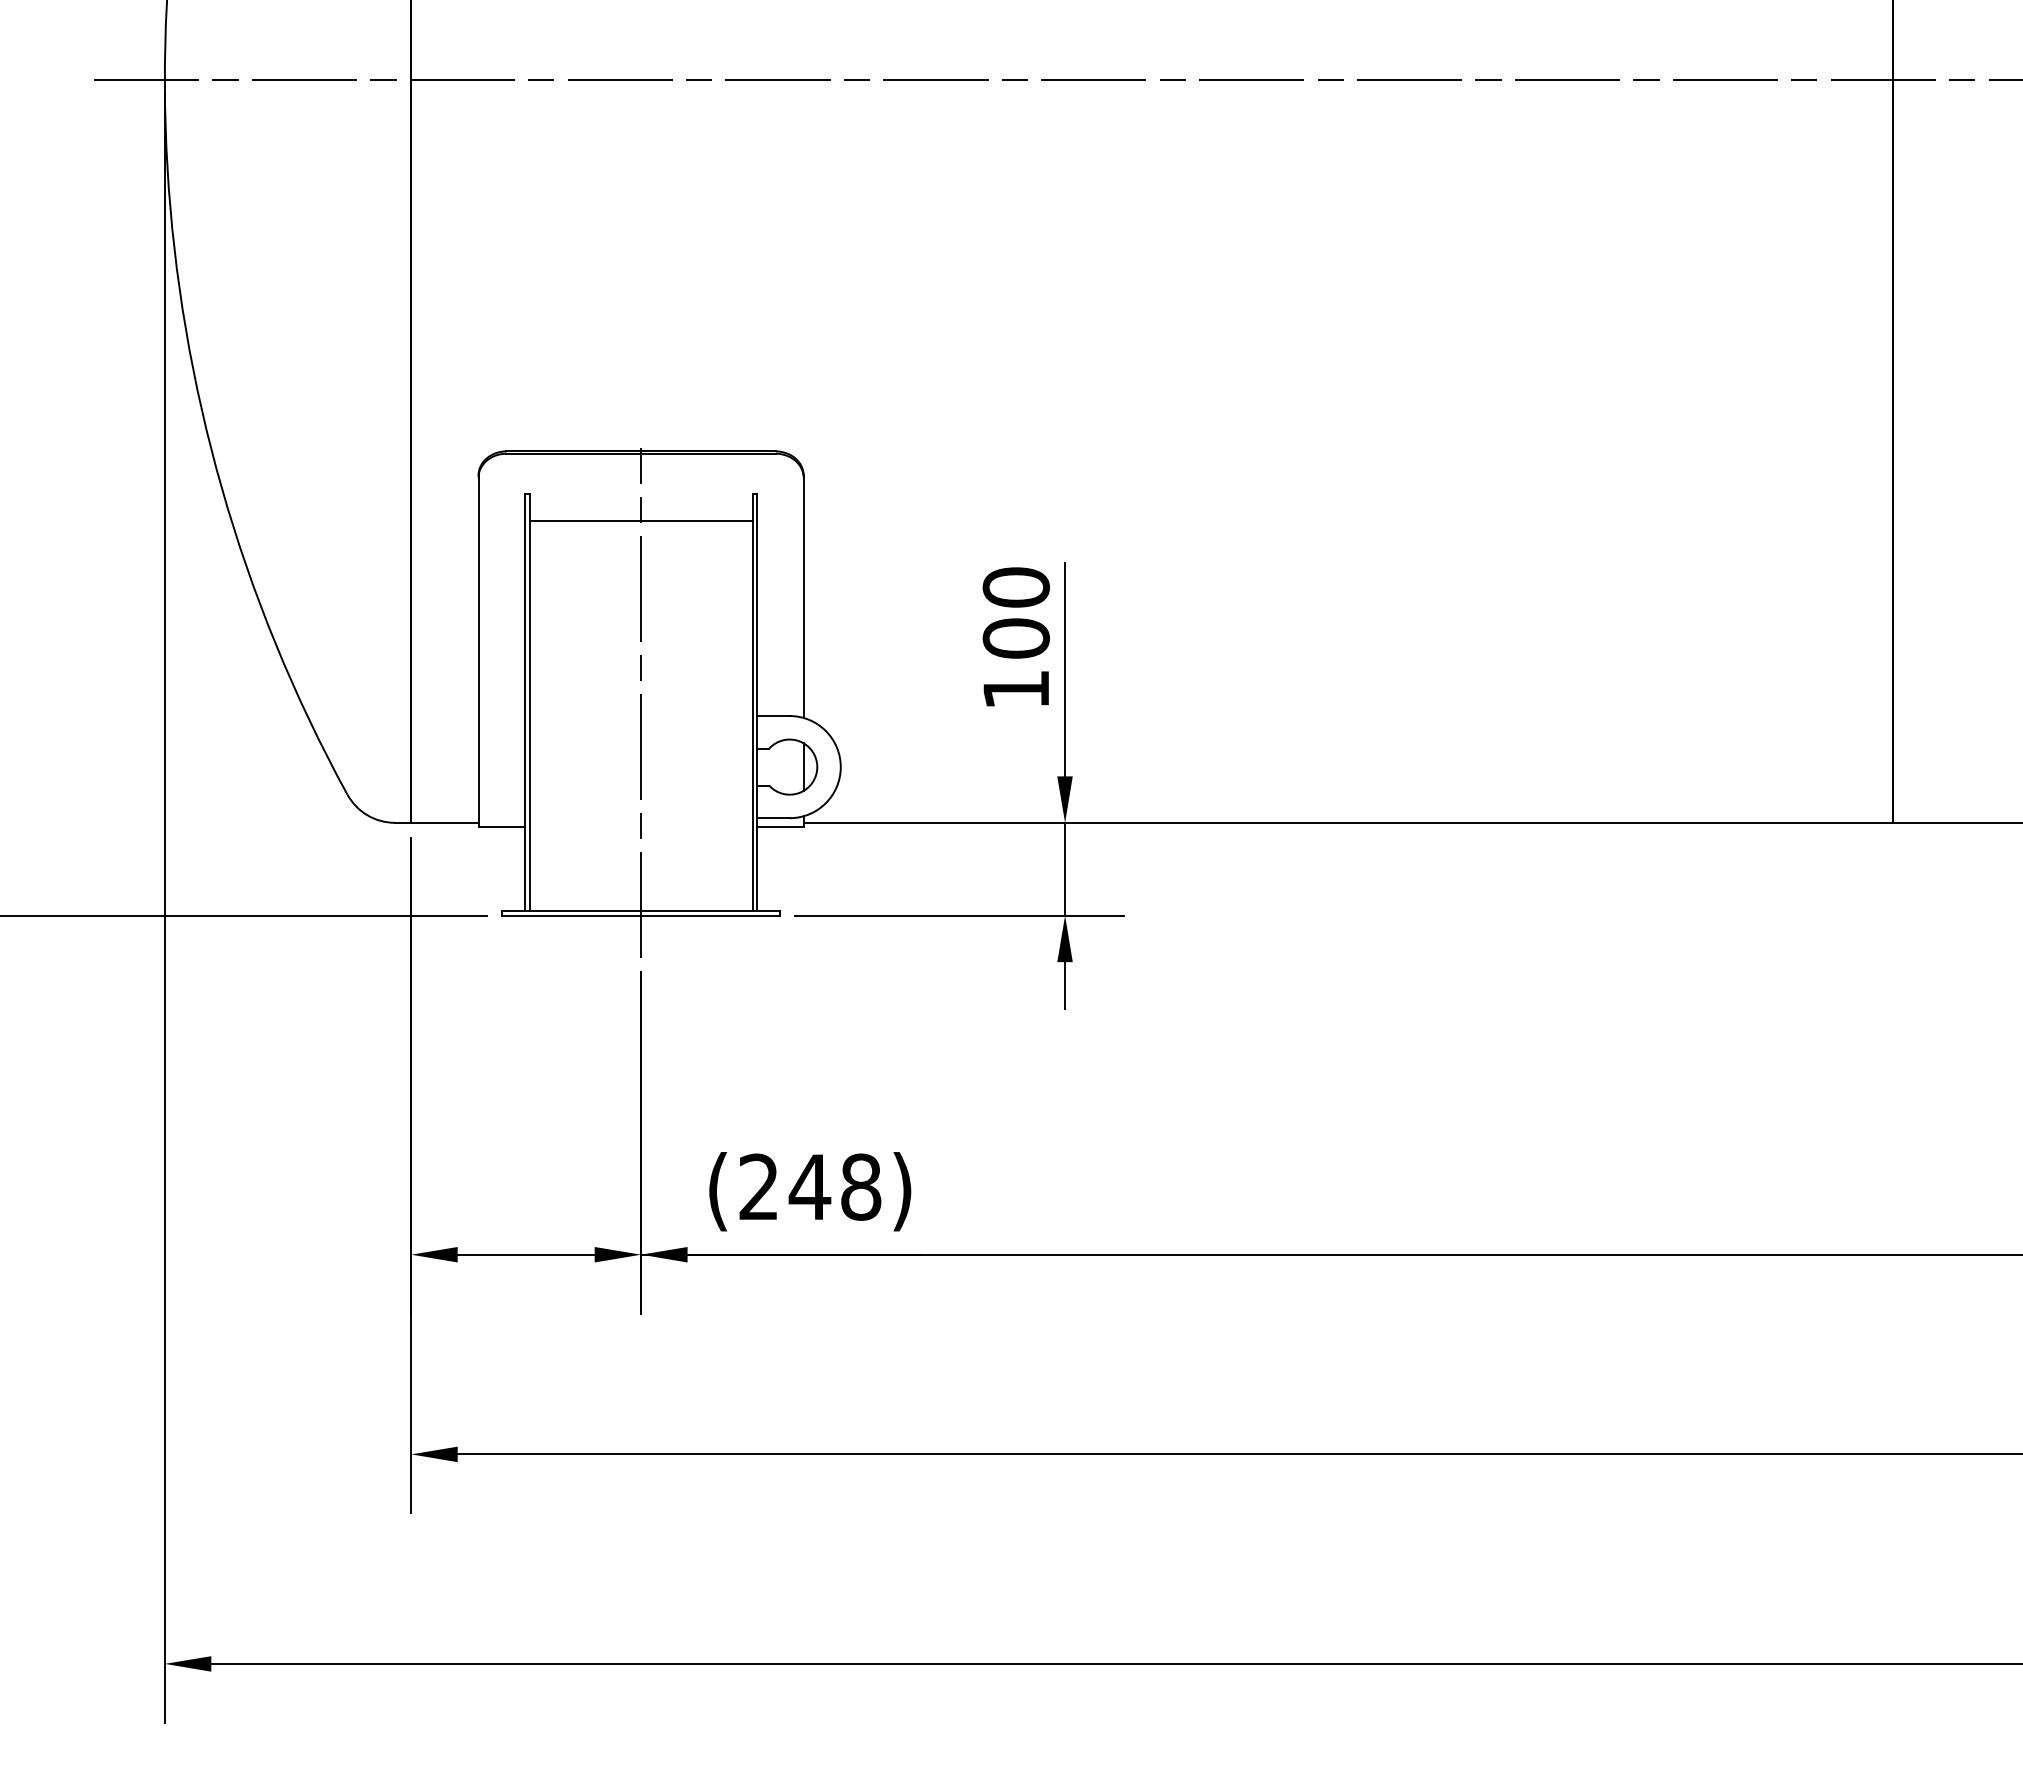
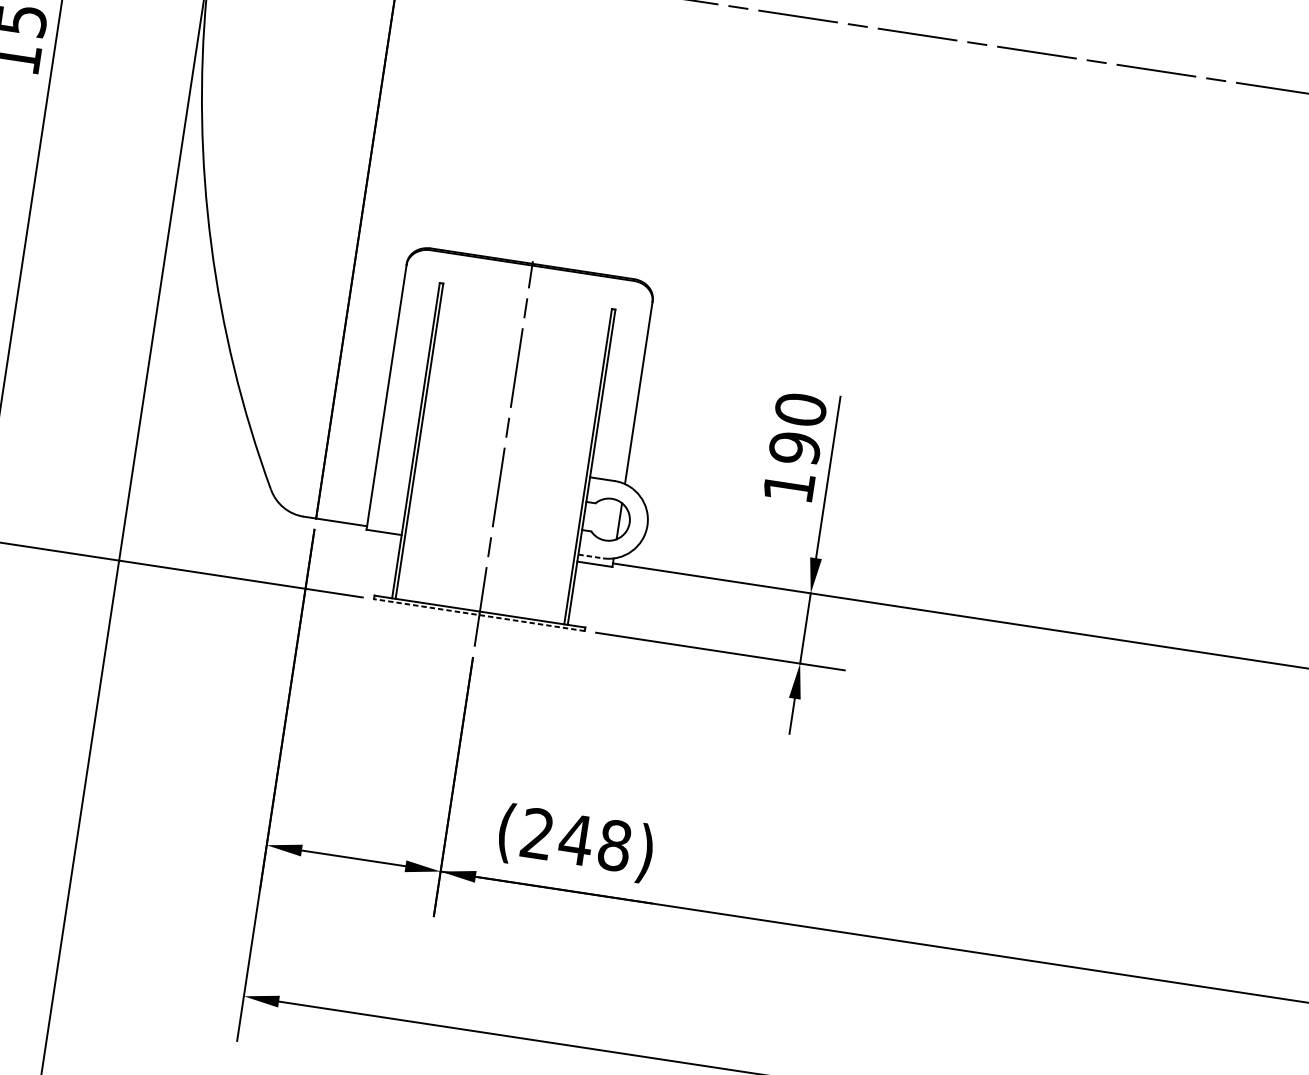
line: (640, 520) -> (524, 316), removed
text: (1015, 638) -> (794, 448), 100 -> 190
line: (773, 818) -> (590, 556), solid -> dashed
line: (640, 915) -> (478, 614), solid -> dashed

